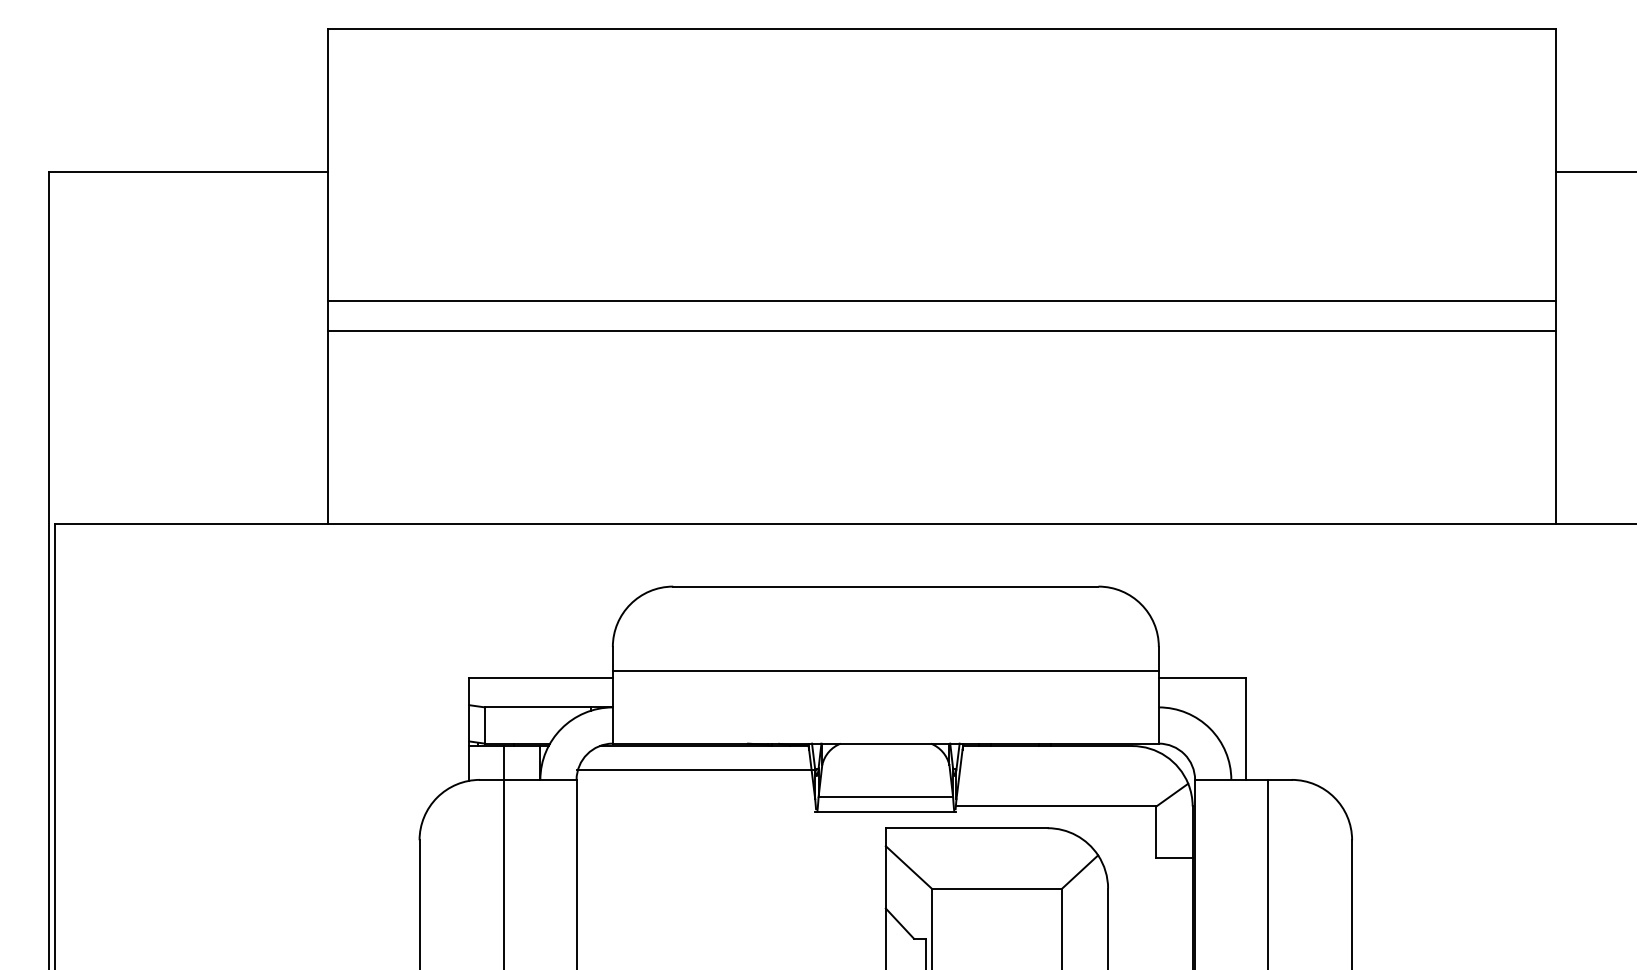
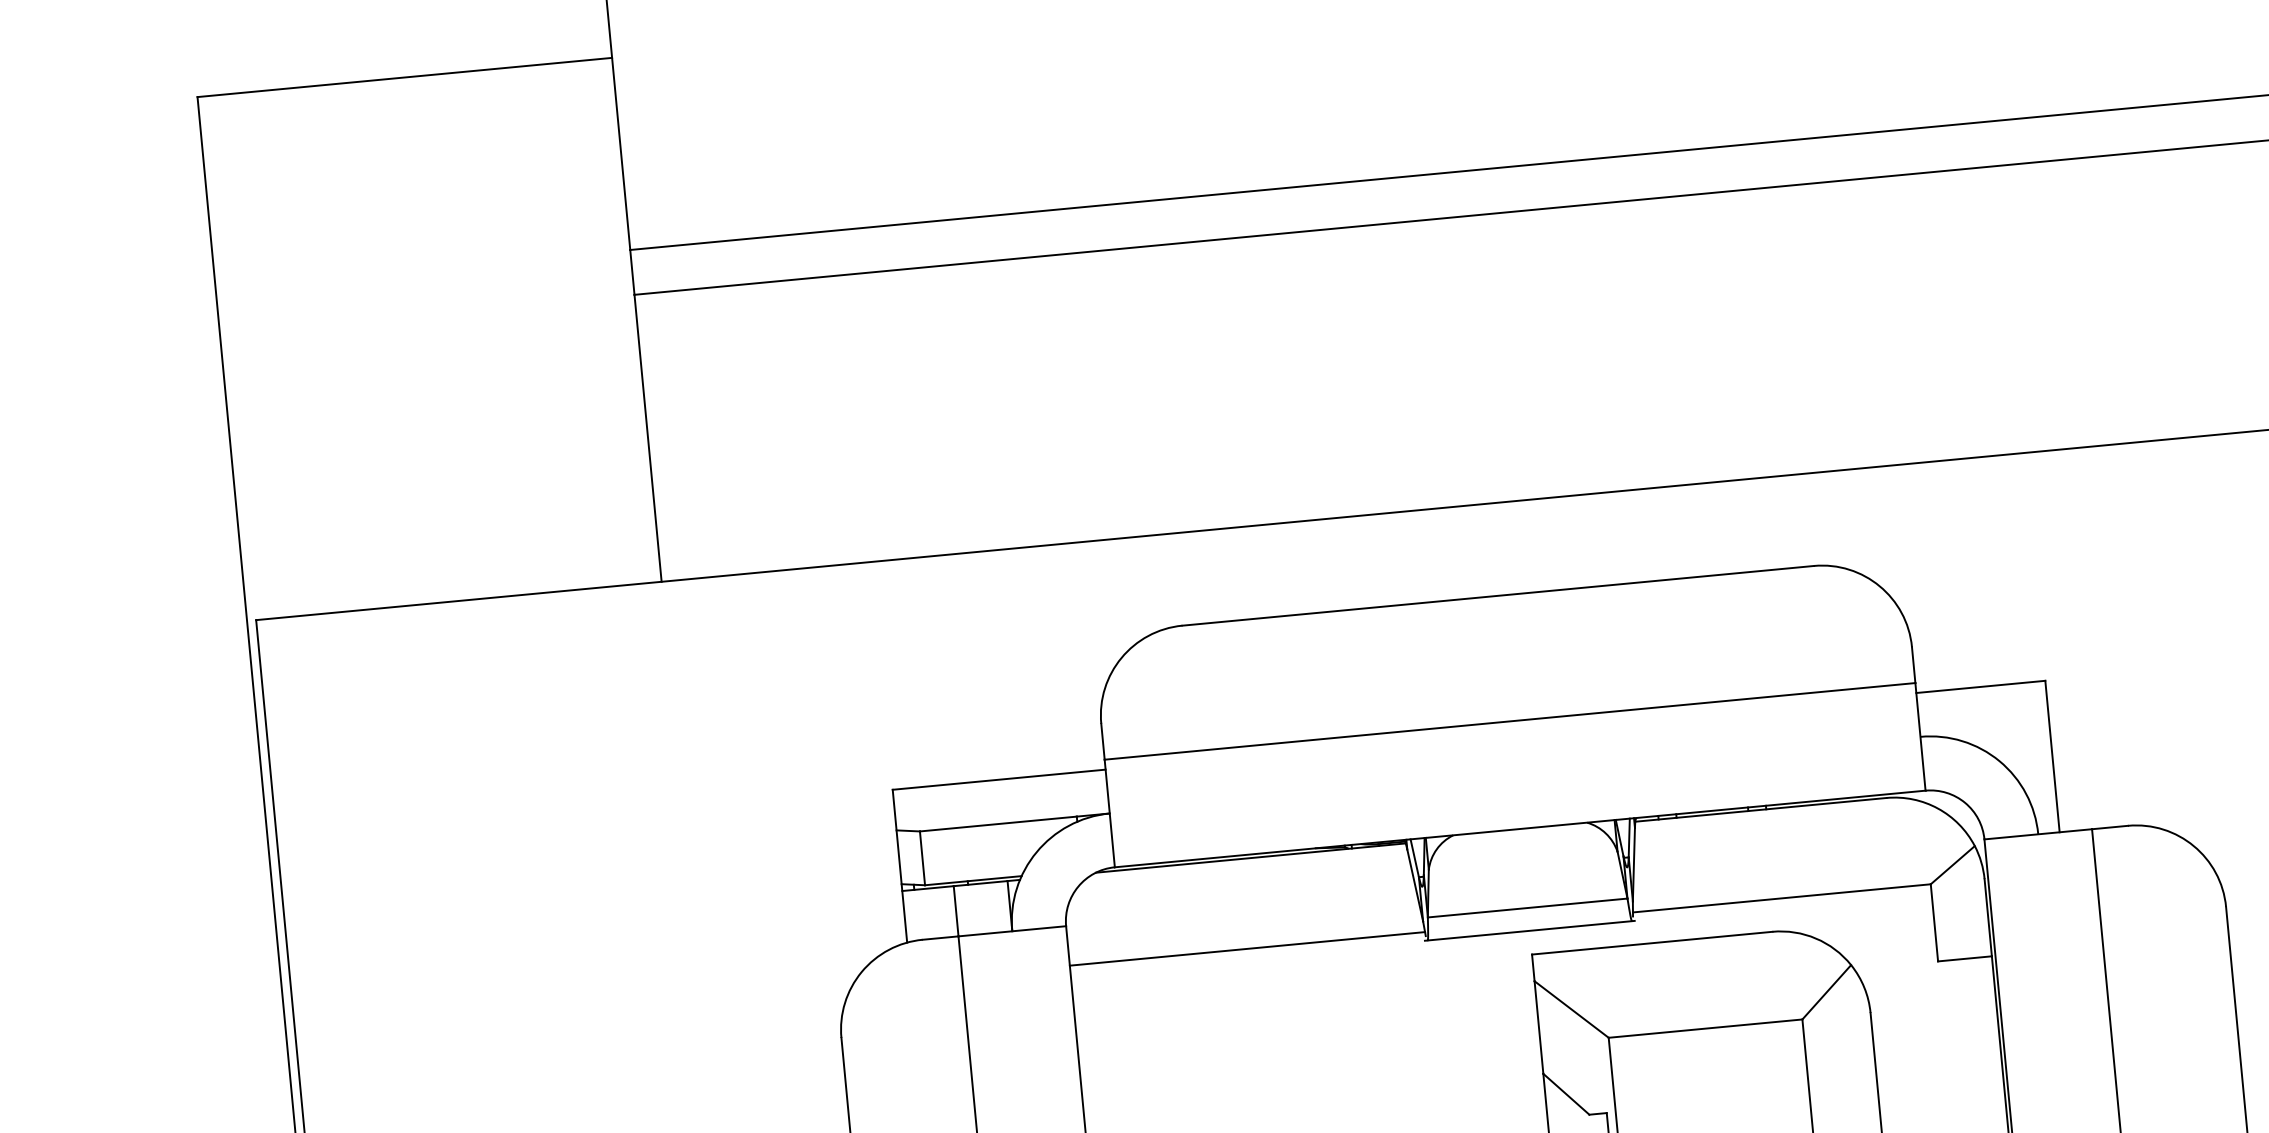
line: (695, 770) -> (1246, 949), moved

